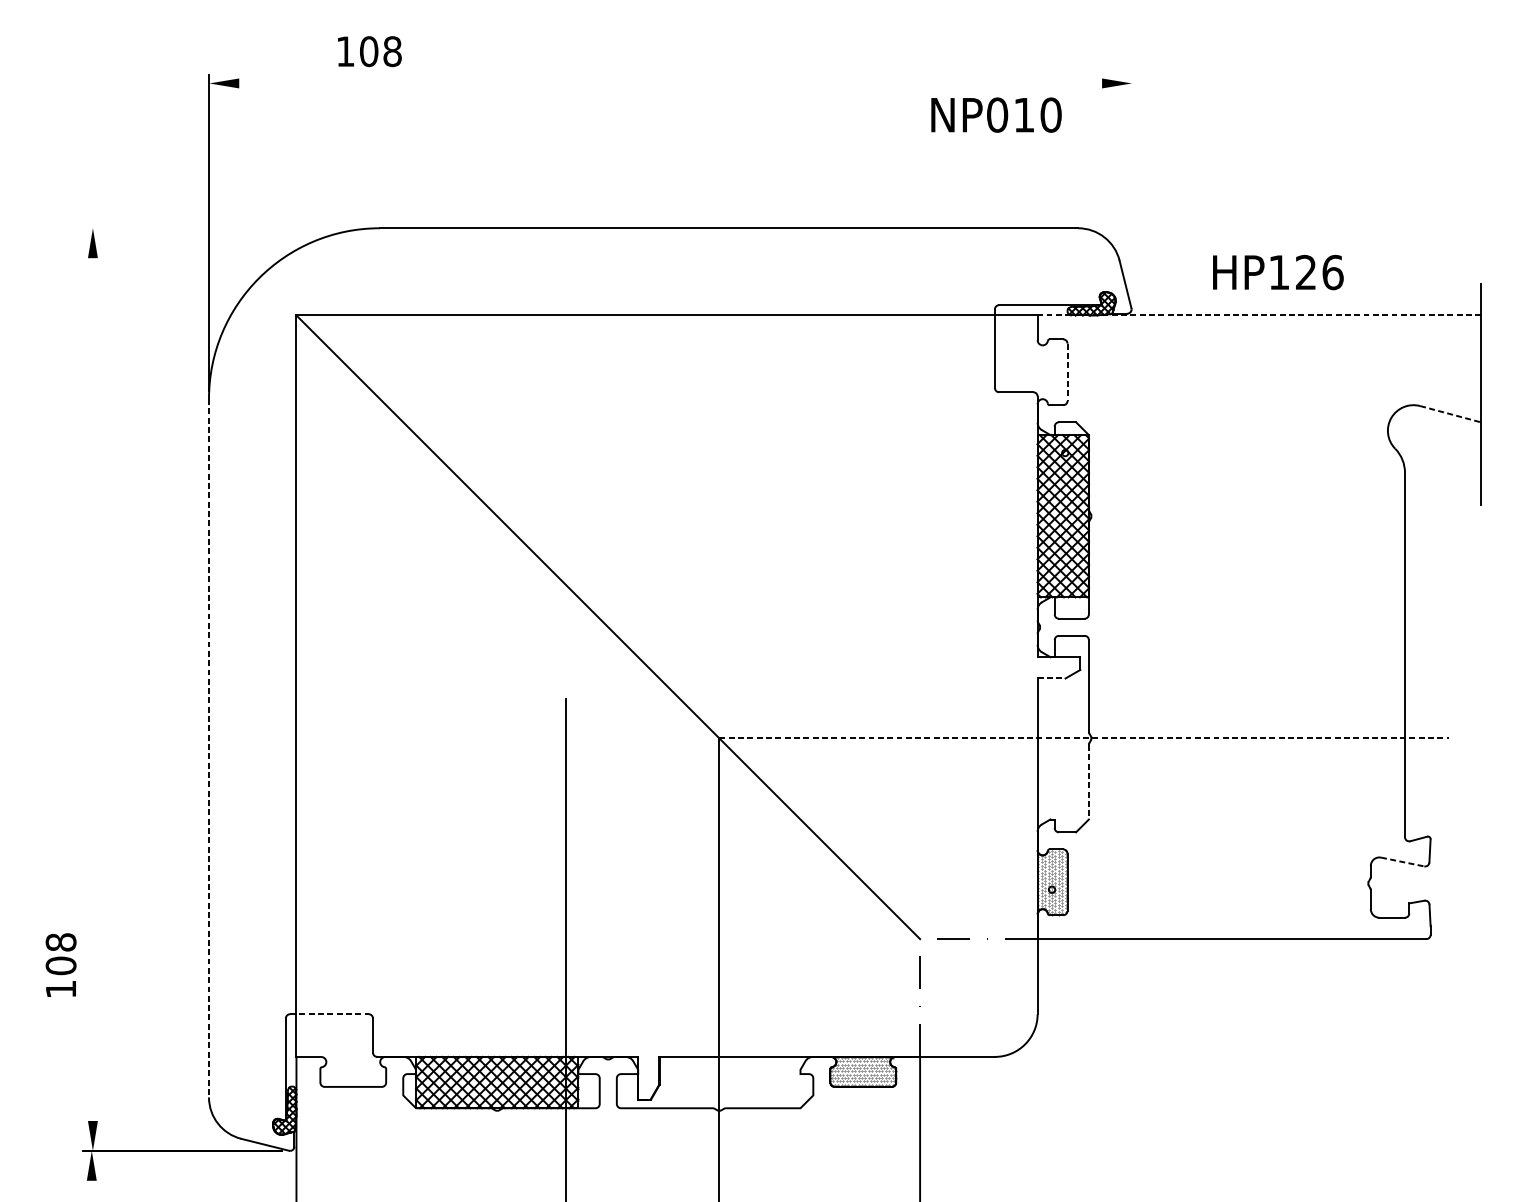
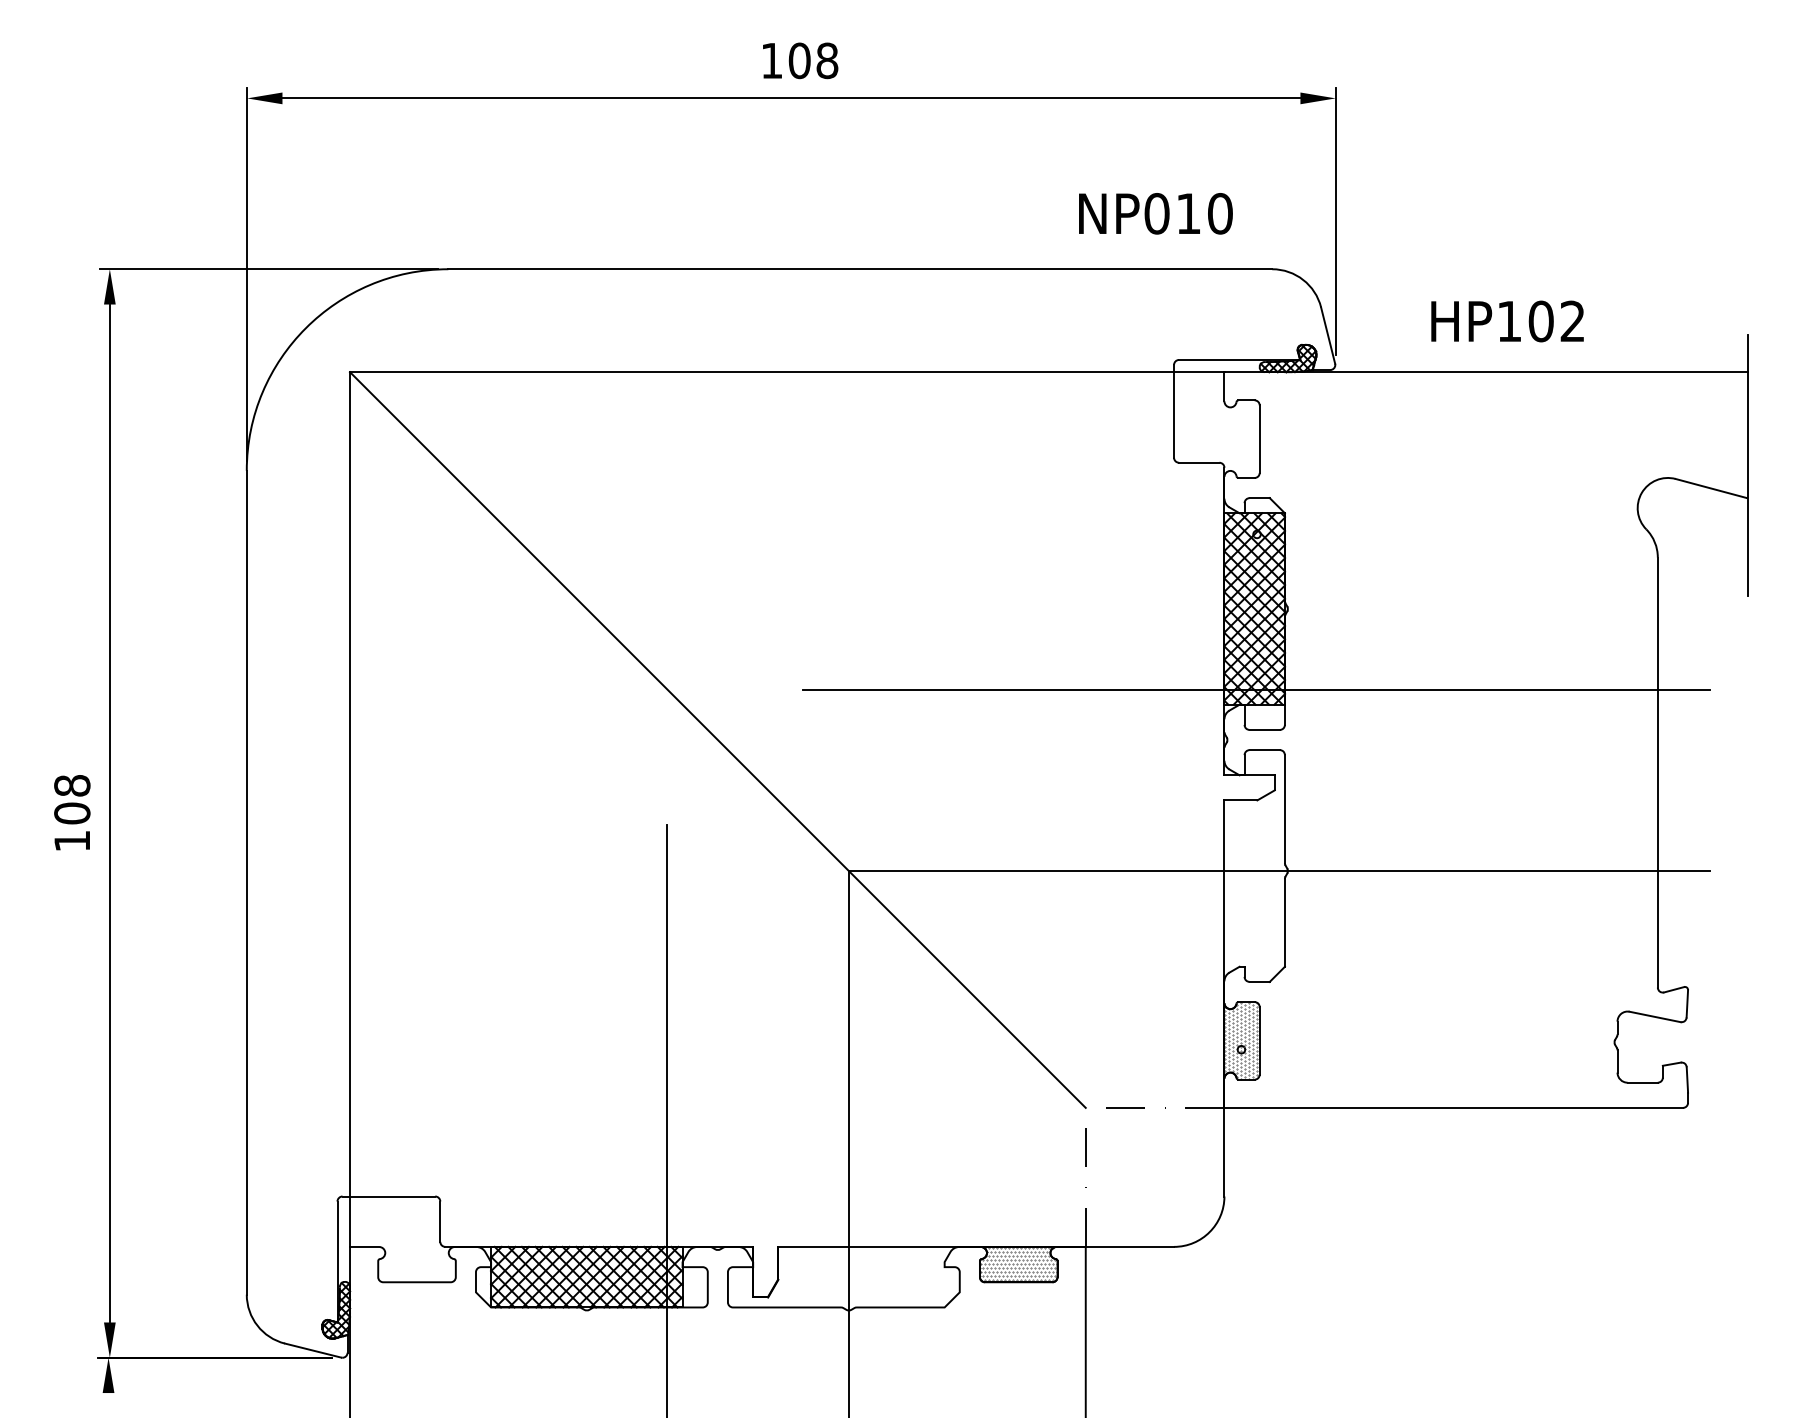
text: (369, 51) -> (800, 60), moved
line: (670, 83) -> (791, 98), added
text: (996, 114) -> (1155, 213), moved
line: (1131, 187) -> (1335, 221), added
line: (227, 228) -> (268, 269), added
text: (1319, 272) -> (1556, 321), HP126 -> HP102
line: (1259, 315) -> (1486, 372), dashed -> solid
line: (1067, 372) -> (1259, 439), dashed -> solid
line: (1450, 414) -> (1711, 488), dashed -> solid
line: (1063, 585) -> (1255, 690), added
line: (1052, 678) -> (1241, 800), dashed -> solid
line: (92, 689) -> (109, 813), added
line: (1084, 738) -> (1279, 871), dashed -> solid
line: (208, 748) -> (246, 882), dashed -> solid
line: (1088, 781) -> (1284, 922), dashed -> solid
line: (1403, 862) -> (1655, 1017), dashed -> solid
text: (61, 965) -> (72, 812), moved
line: (329, 1014) -> (389, 1196), dashed -> solid

